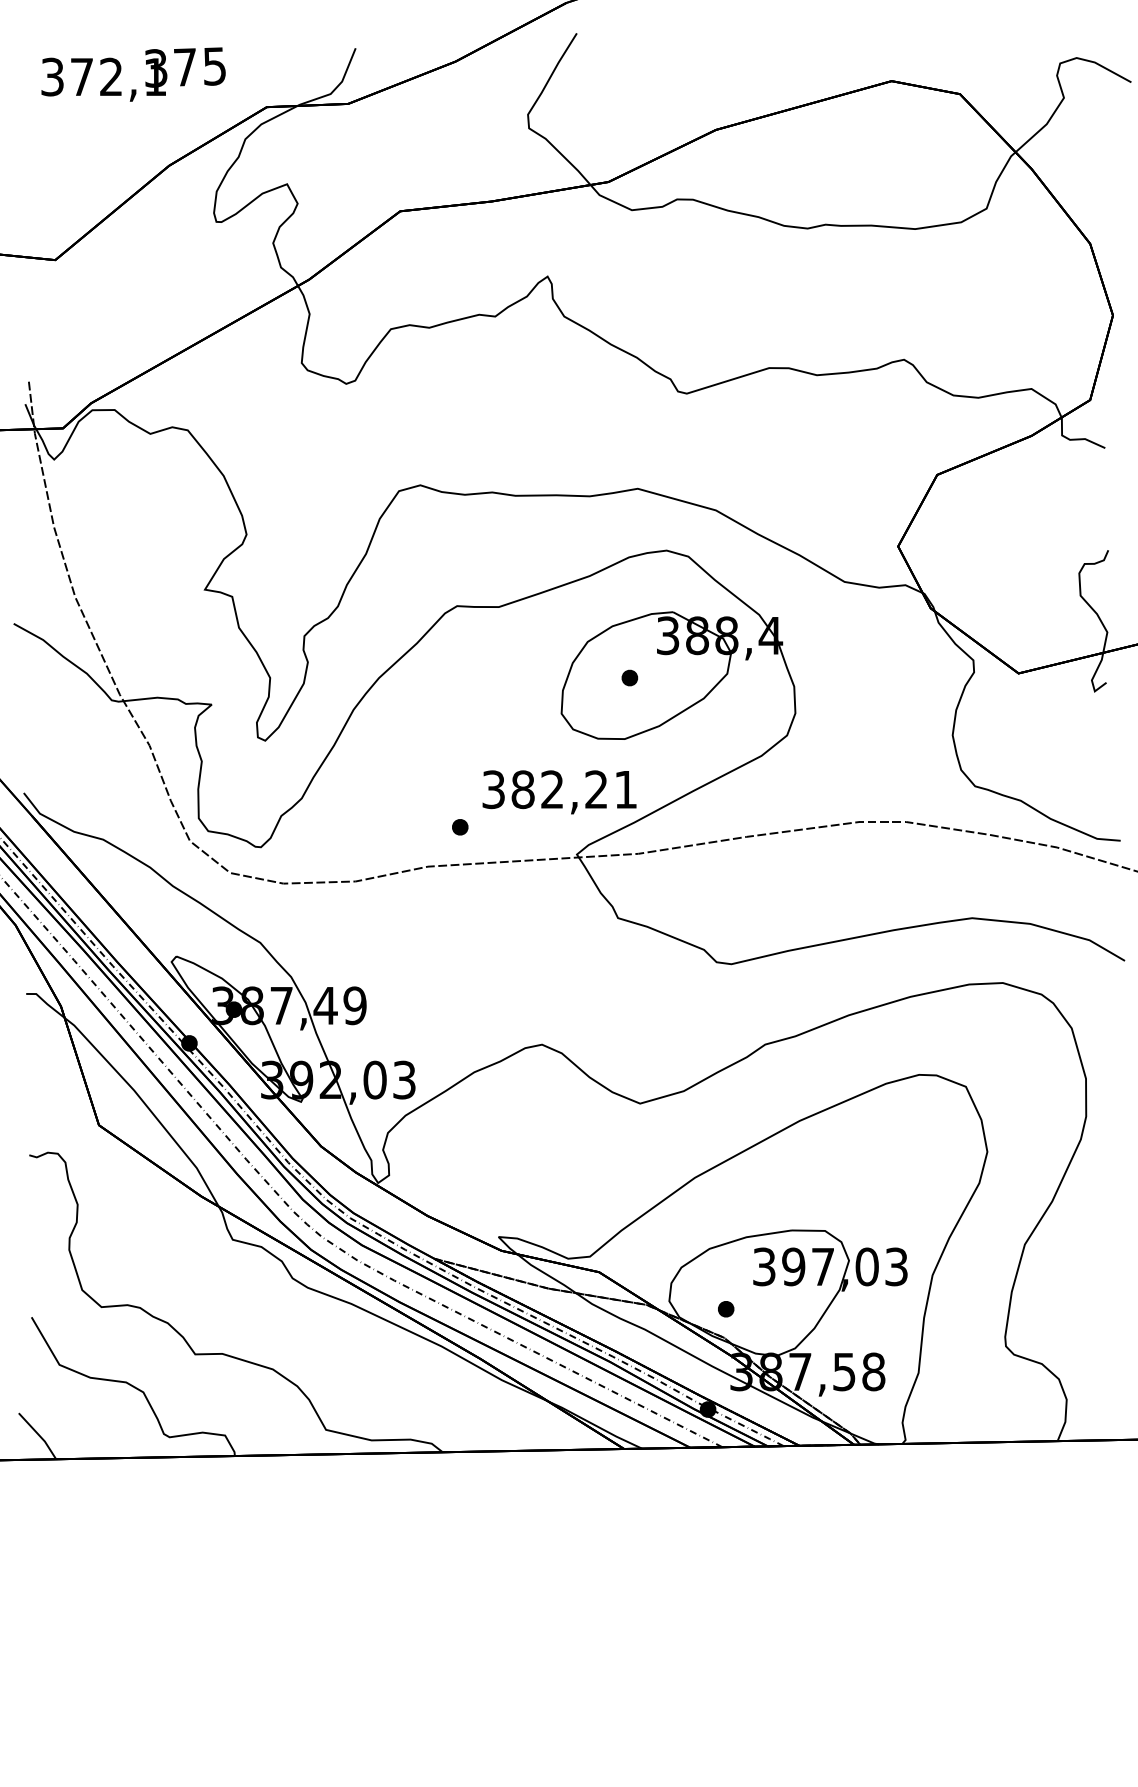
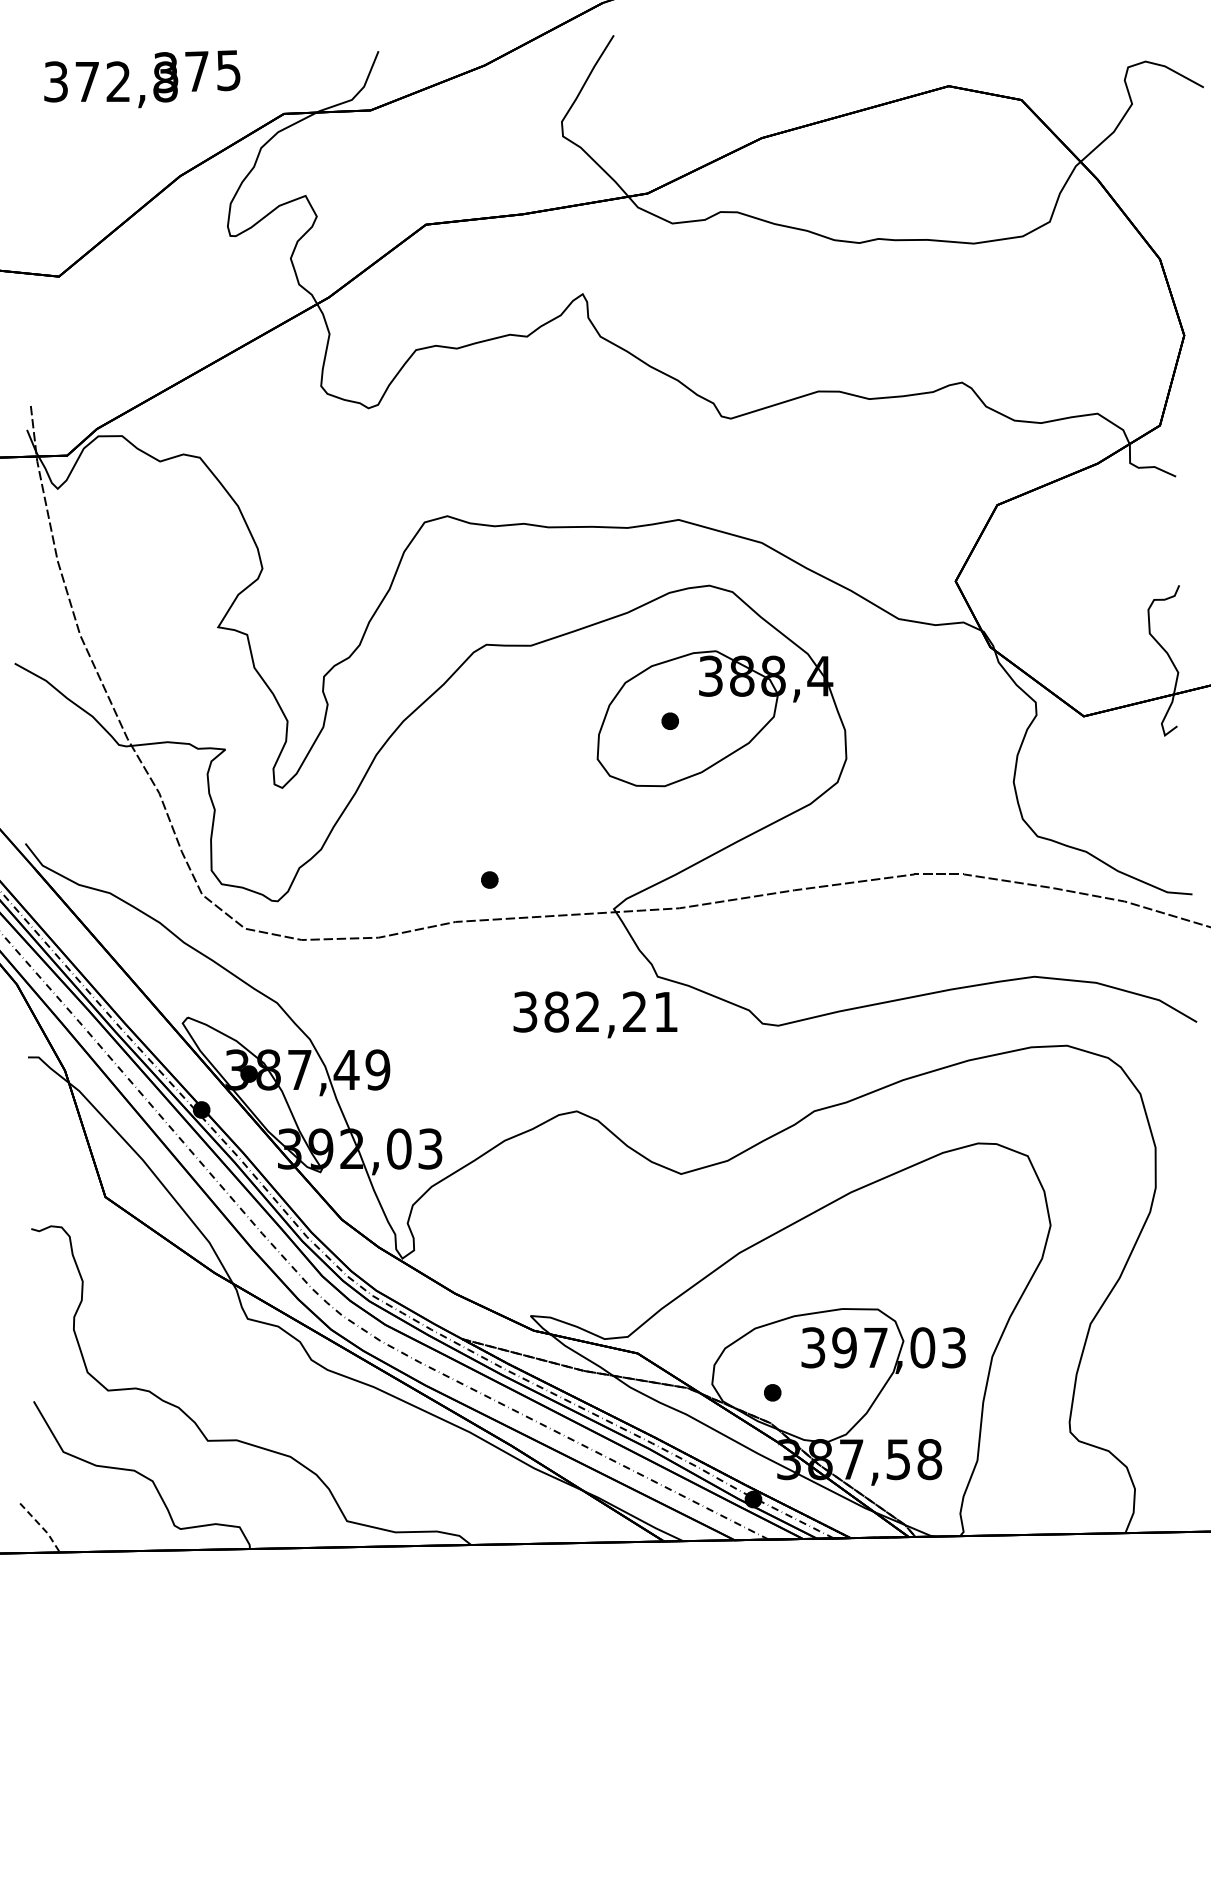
text: (155, 76) -> (165, 81), 372,1 -> 372,8
text: (559, 791) -> (595, 1014), moved
line: (39, 1435) -> (42, 1527), solid -> dashed

